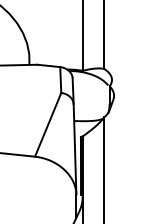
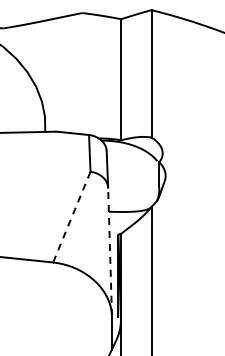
line: (47, 125) -> (71, 217), solid -> dashed
line: (75, 148) -> (110, 251), solid -> dashed

